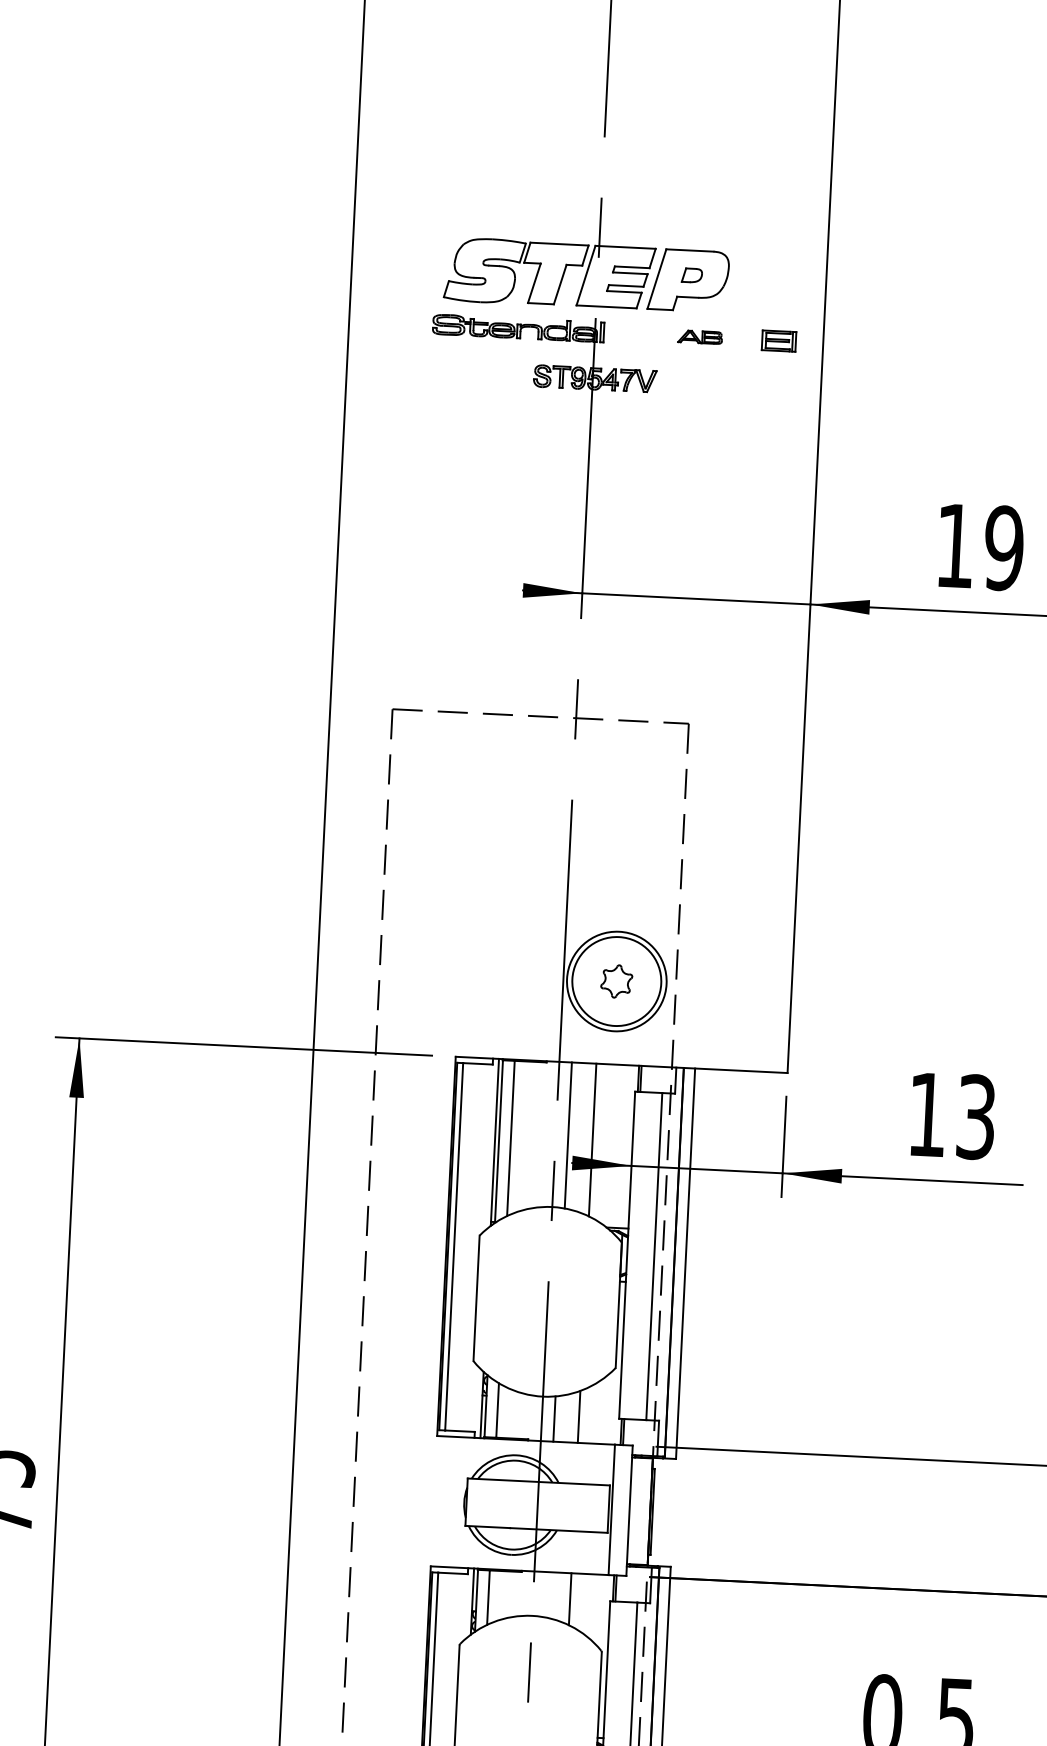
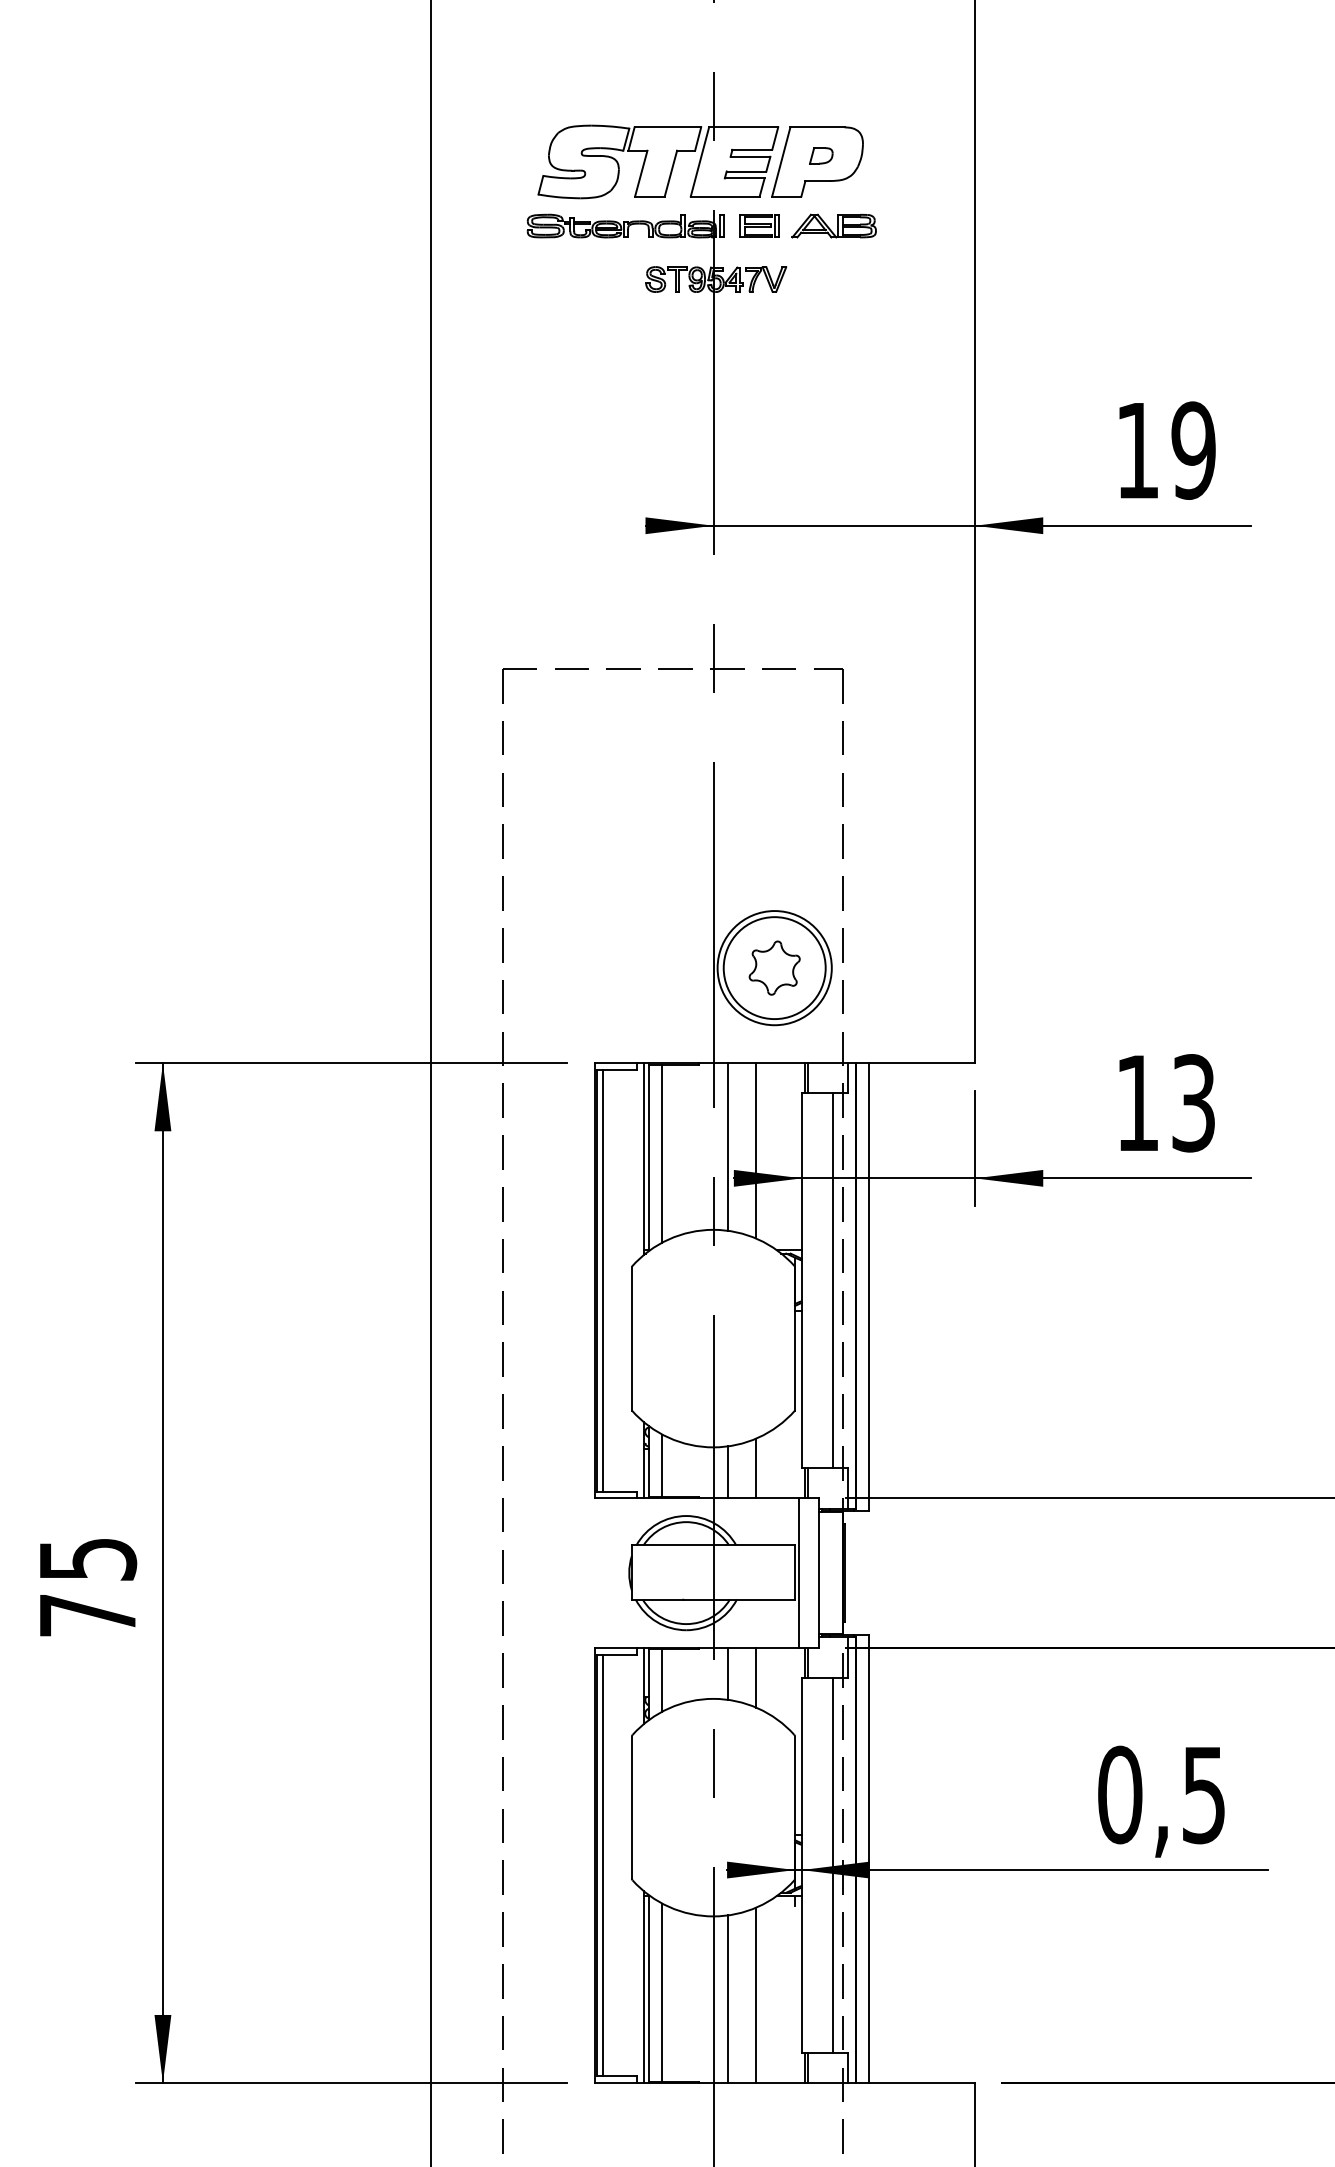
part: (699, 336) -> (833, 225), size x1.67
part: (779, 340) -> (759, 225), moved
part: (616, 980) -> (774, 967), size x1.43
line: (545, 1594) -> (727, 1673), added

